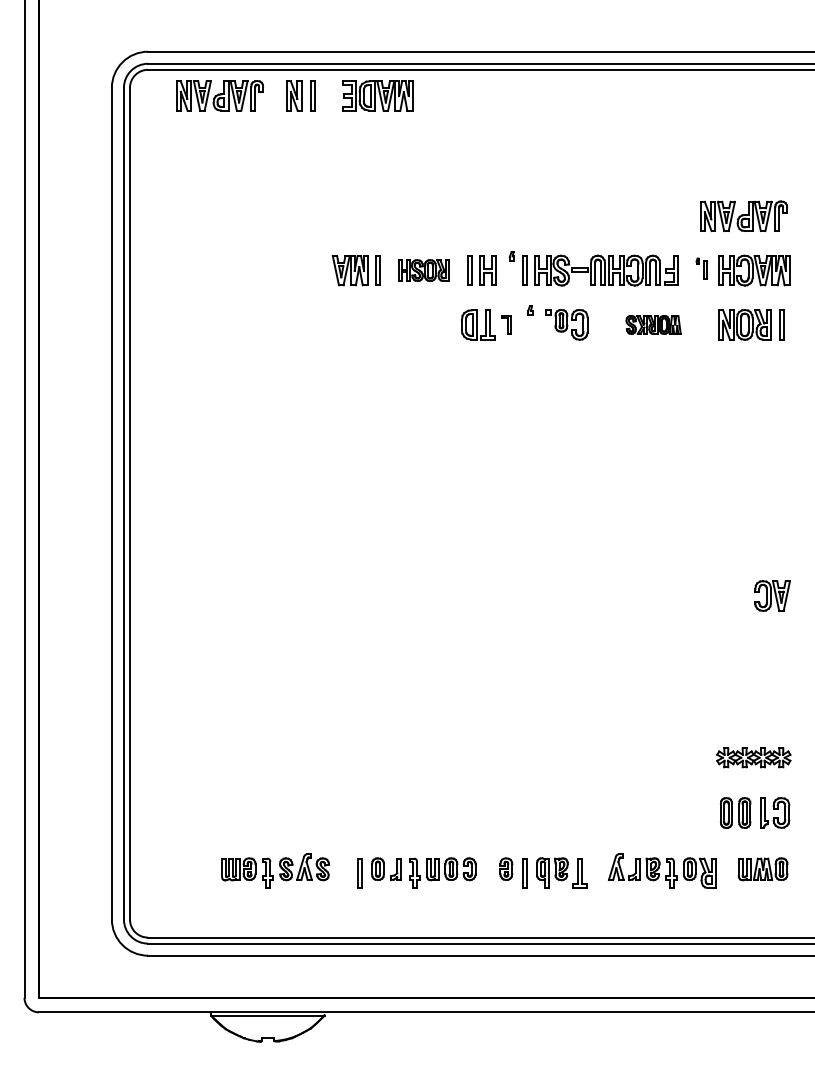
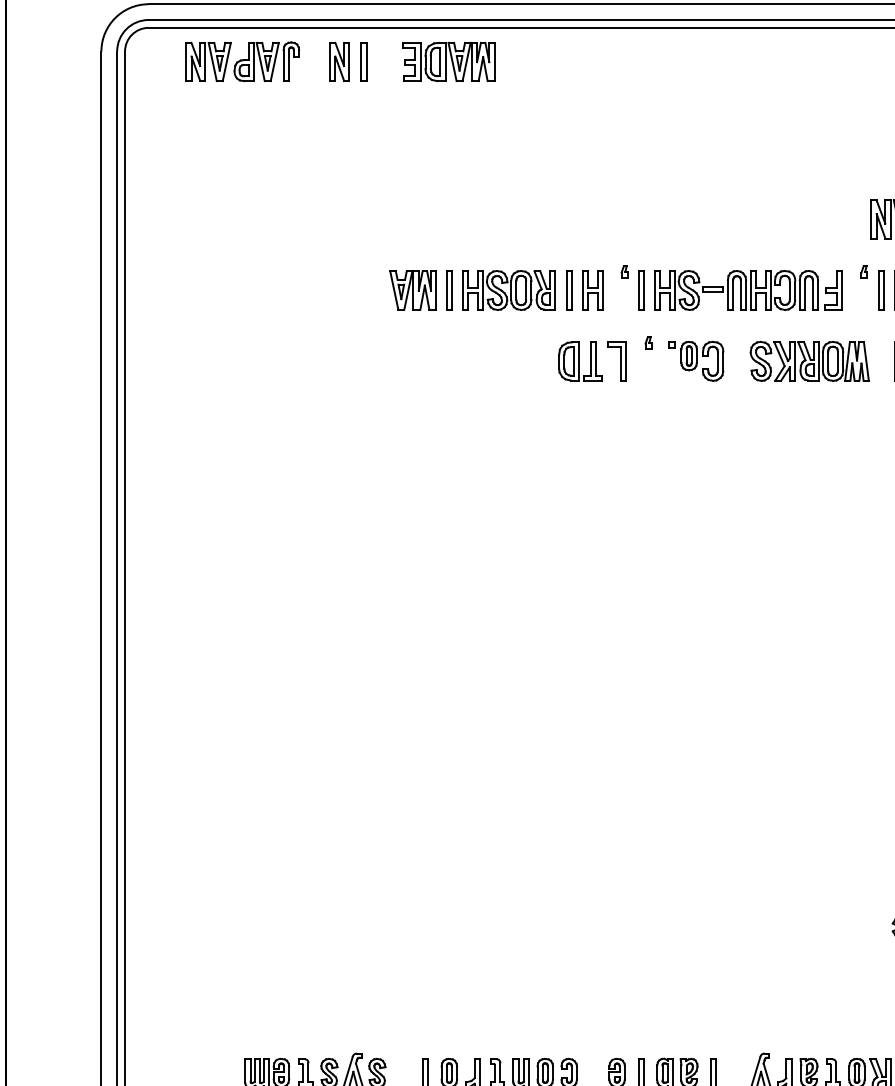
part: (701, 268) -> (872, 287), size x1.67
part: (423, 270) -> (508, 290), size x1.43
part: (506, 324) -> (617, 360), size x1.67
part: (653, 324) -> (809, 360), size x1.67

